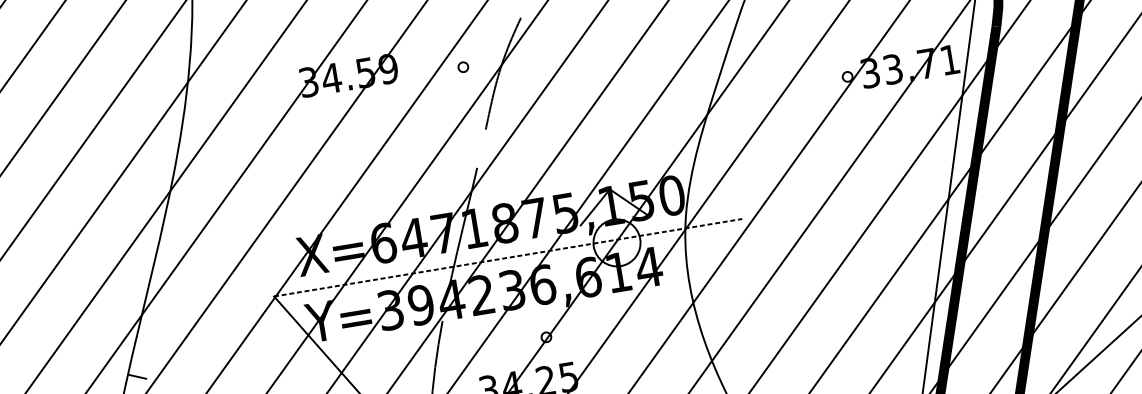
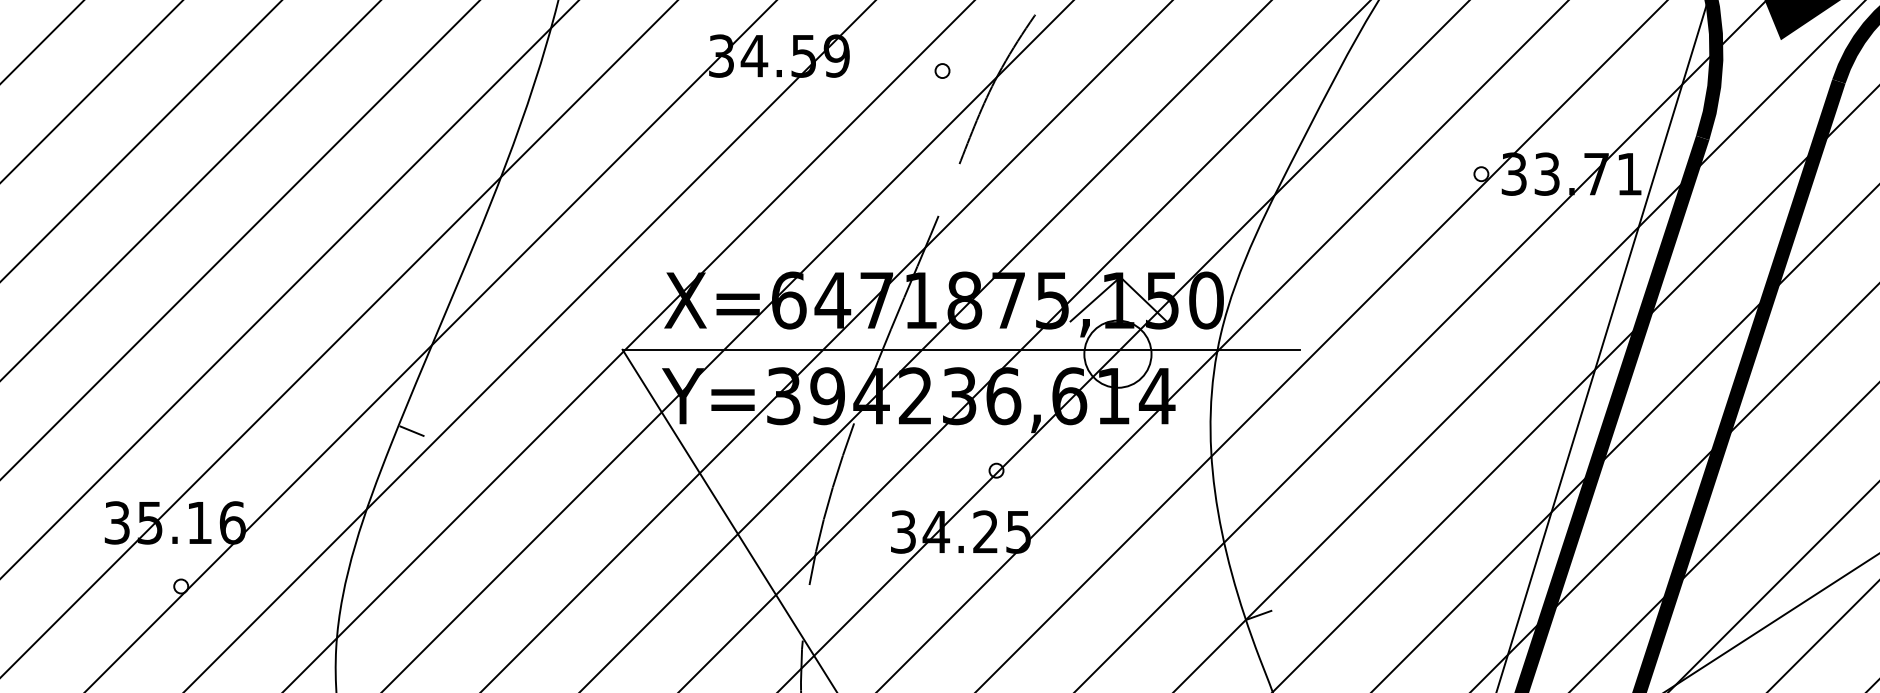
line: (508, 257) -> (961, 349), dashed -> solid

